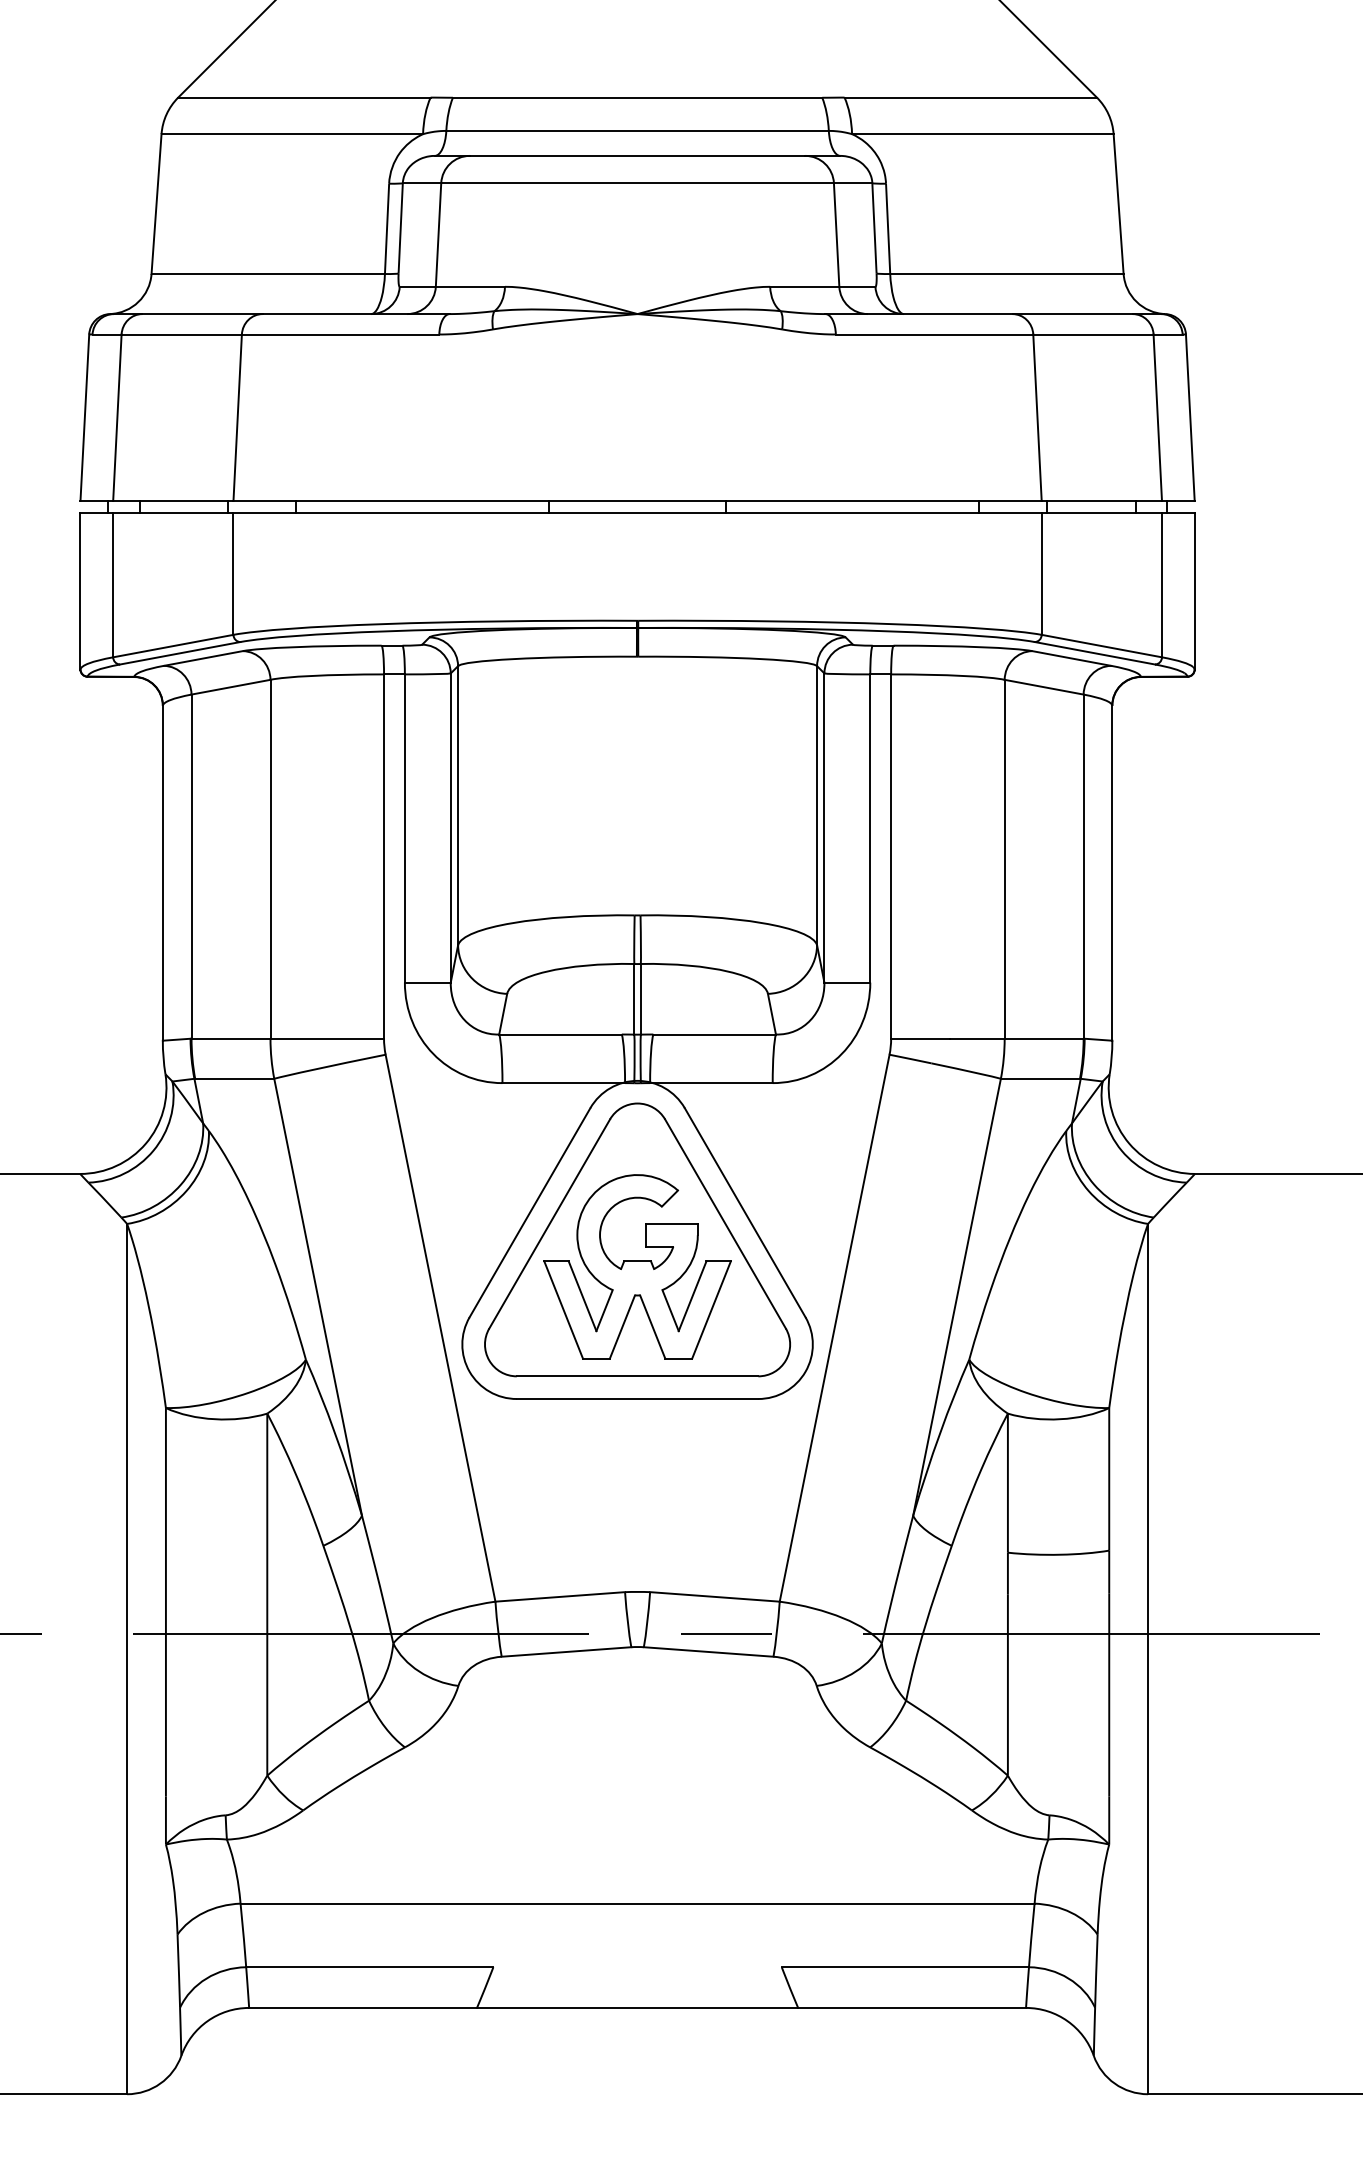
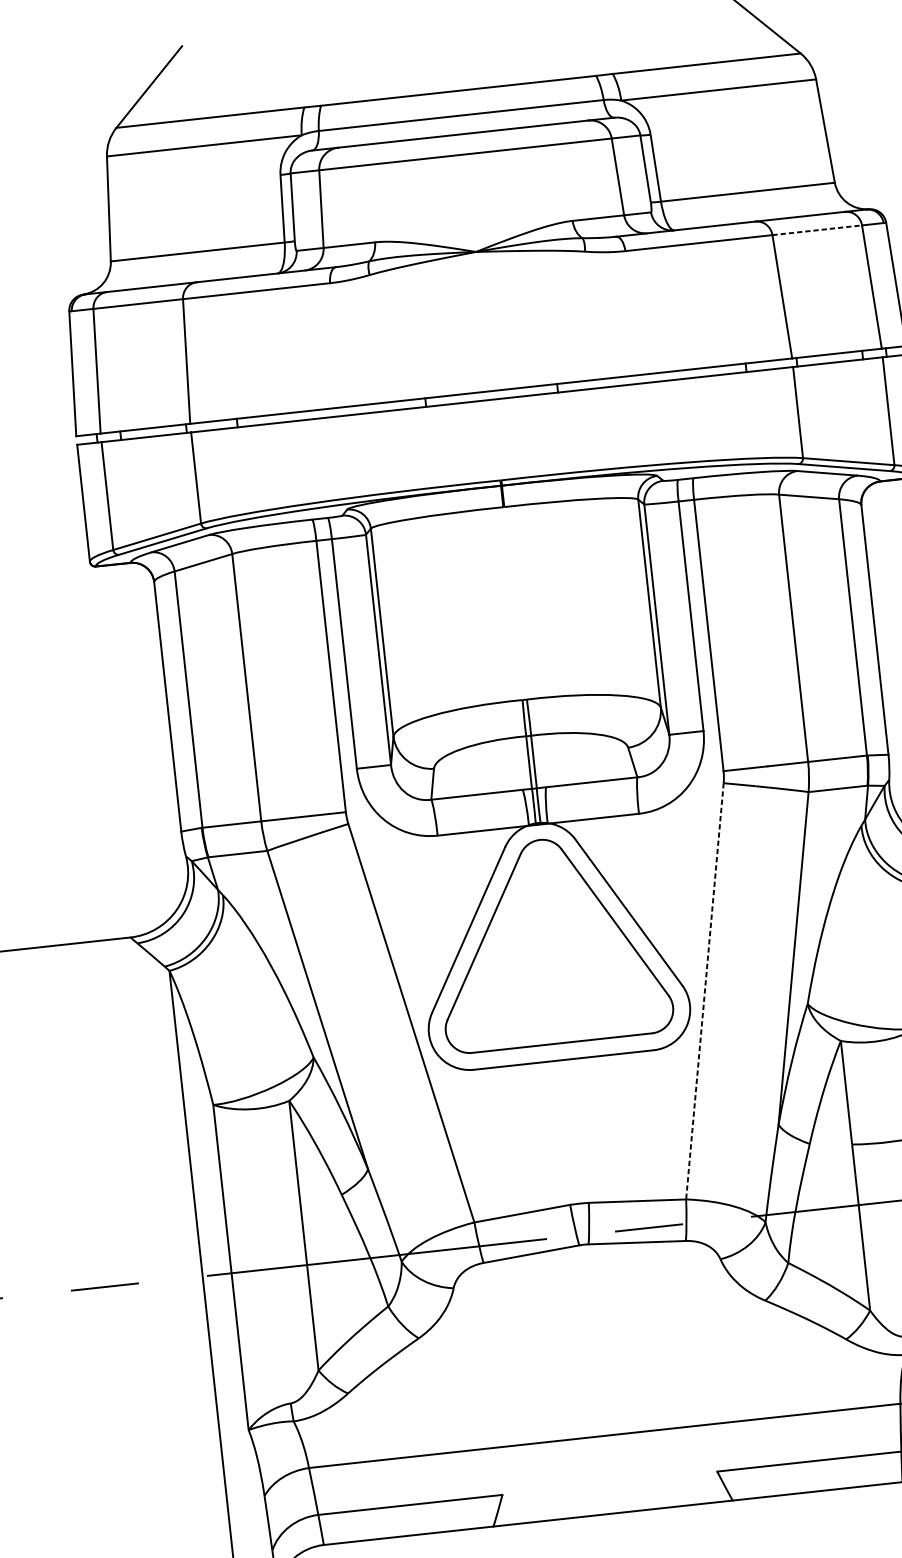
line: (1093, 334) -> (817, 230), solid -> dashed
part: (637, 1266) -> (553, 961), removed
line: (834, 1328) -> (704, 991), solid -> dashed

